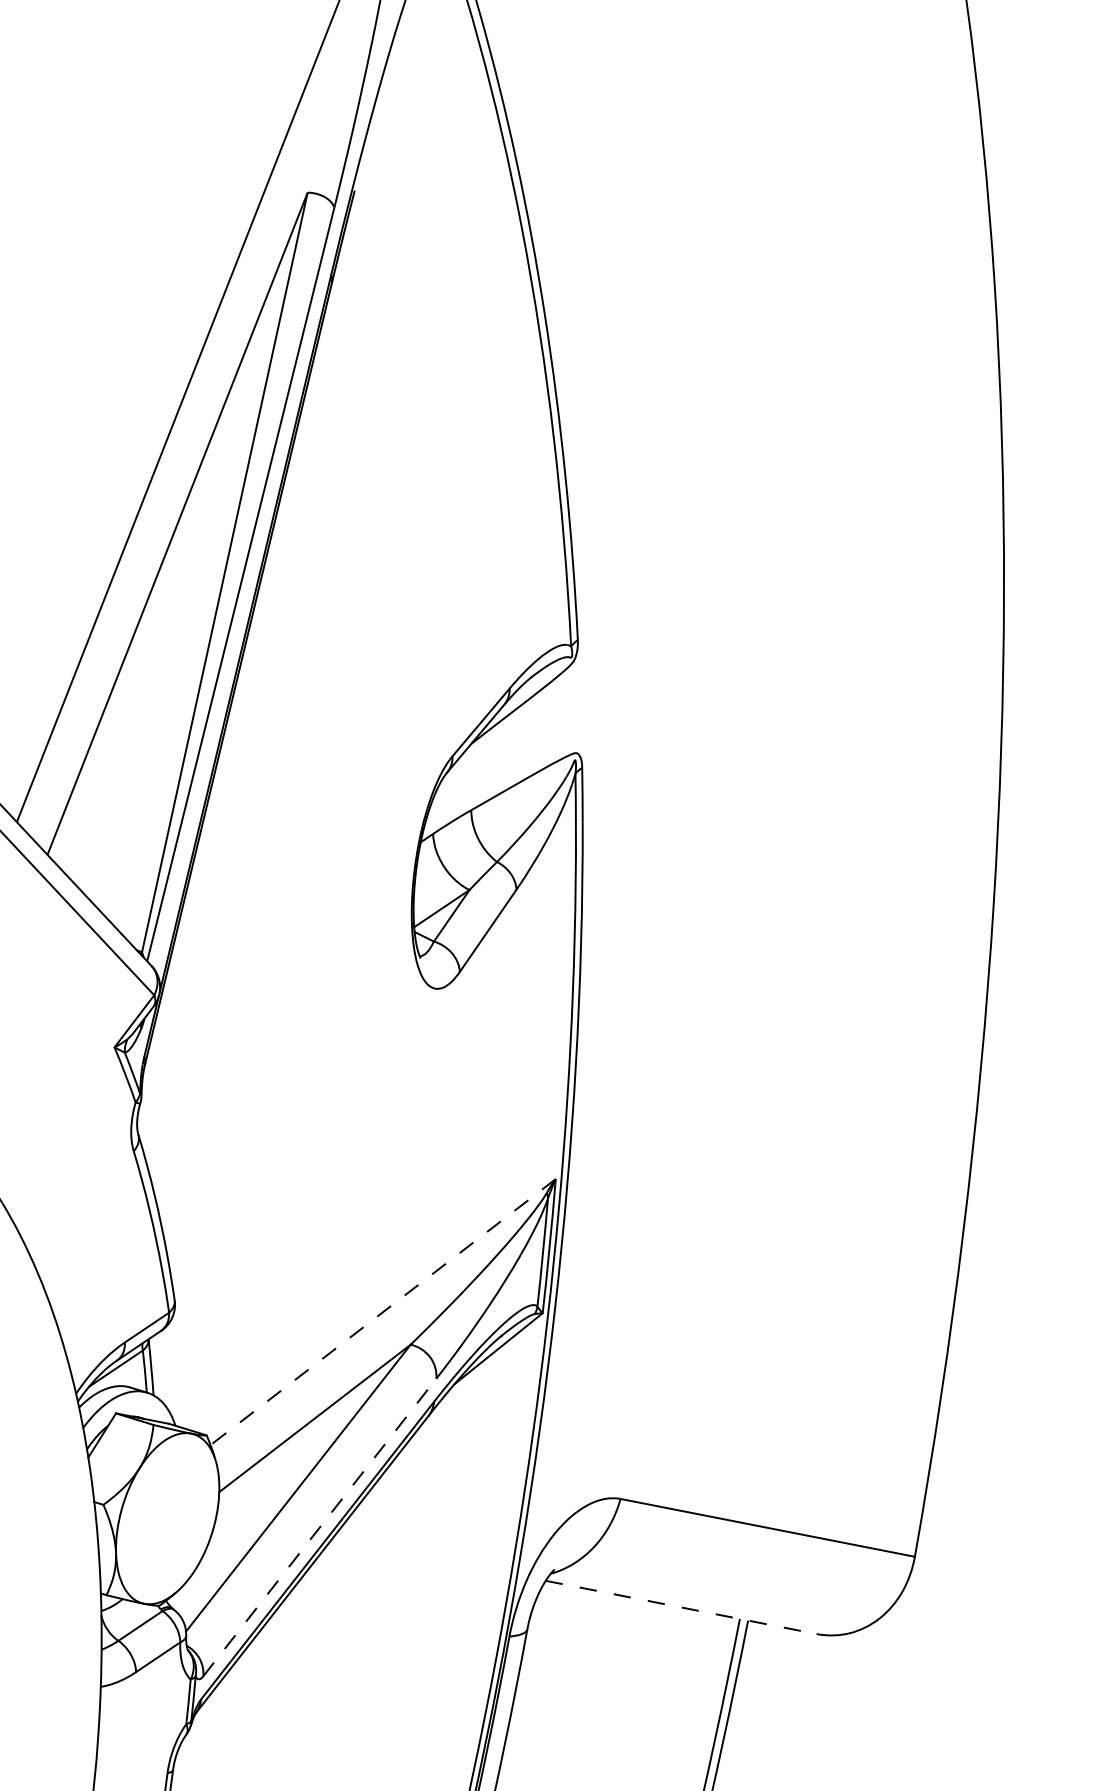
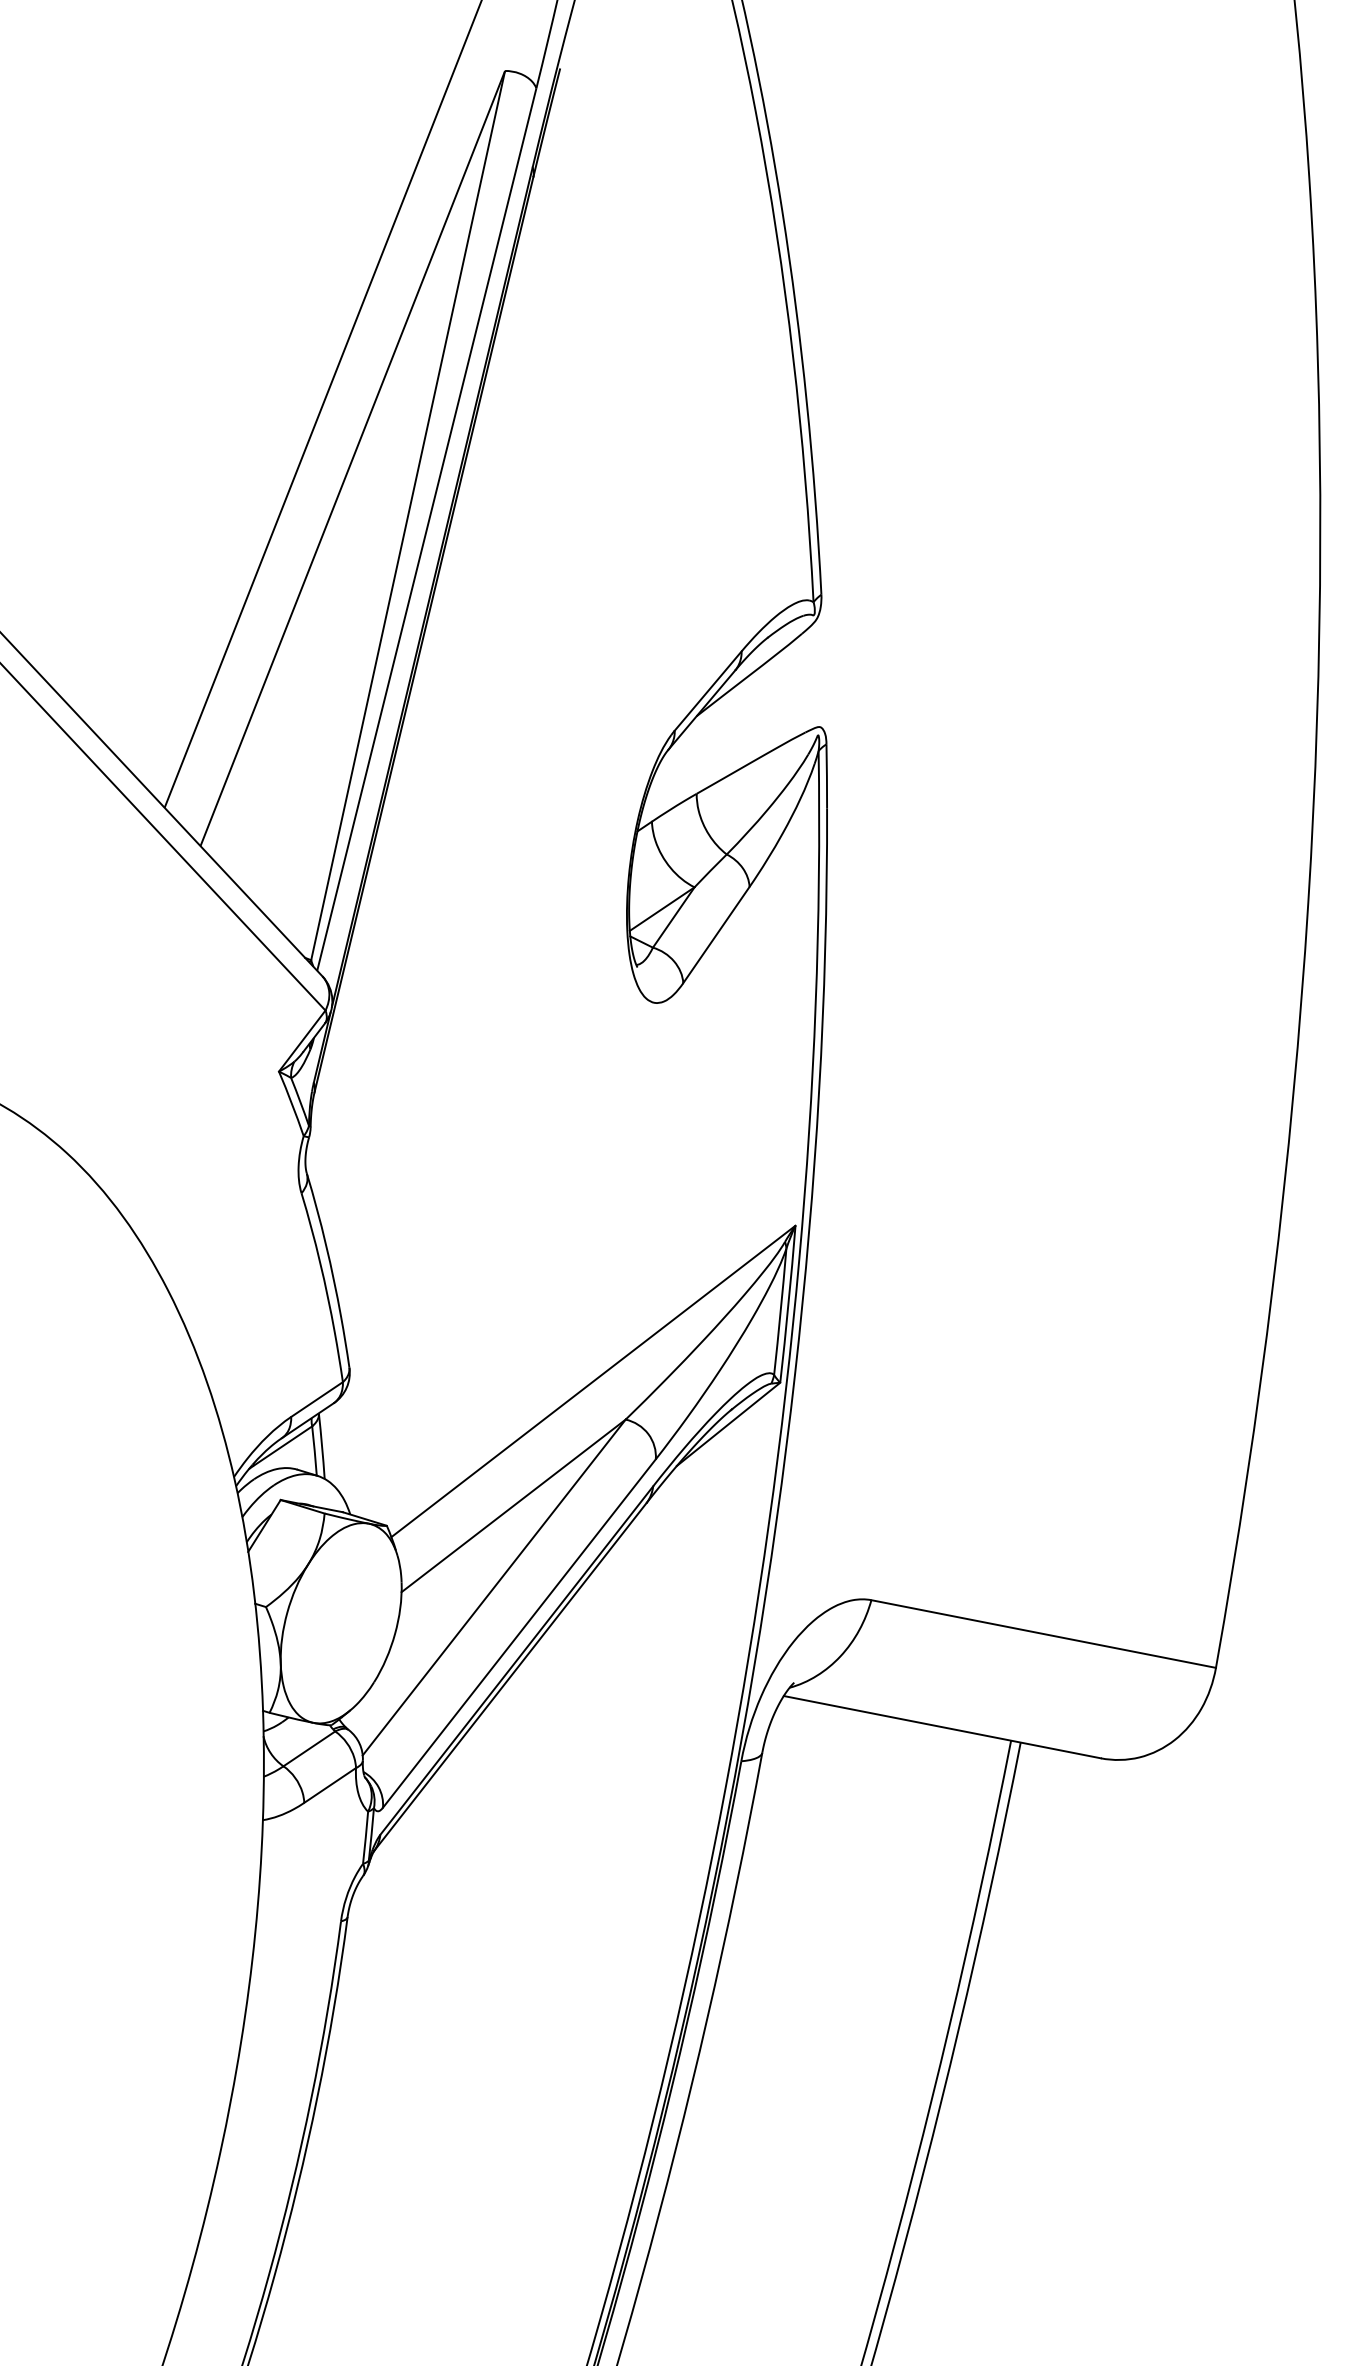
line: (383, 1312) -> (593, 1381), dashed -> solid
line: (319, 1527) -> (519, 1633), dashed -> solid
line: (681, 1607) -> (942, 1727), dashed -> solid

